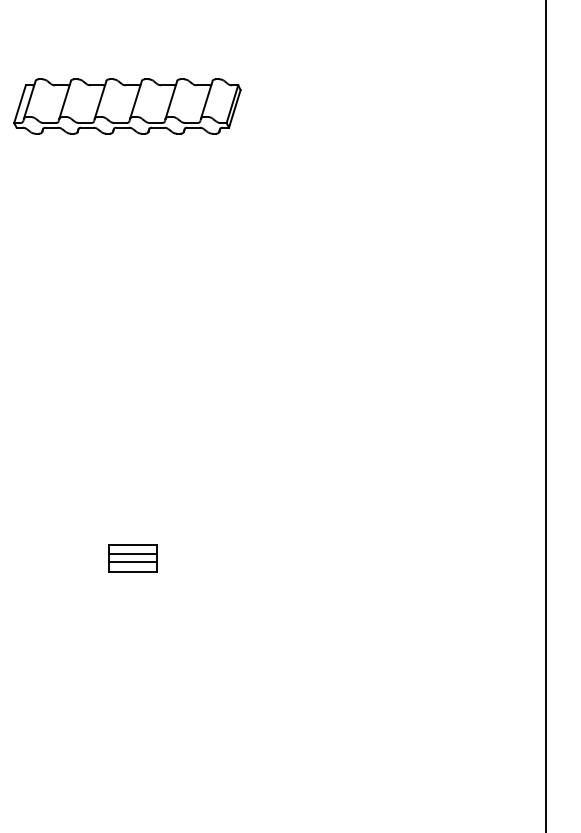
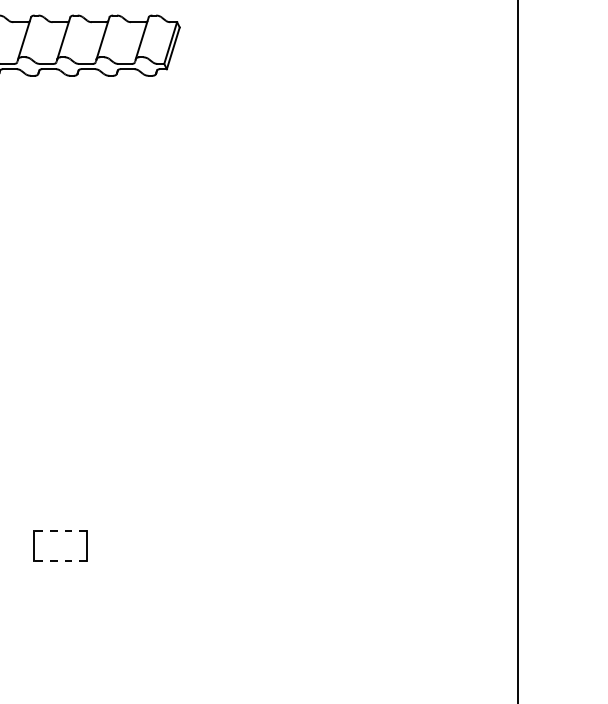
line: (132, 544) -> (59, 531), solid -> dashed
line: (133, 554) -> (61, 542), removed
line: (133, 562) -> (61, 550), removed
line: (132, 571) -> (59, 560), solid -> dashed

